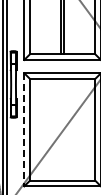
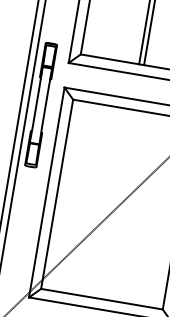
line: (24, 129) -> (47, 192), dashed -> solid

